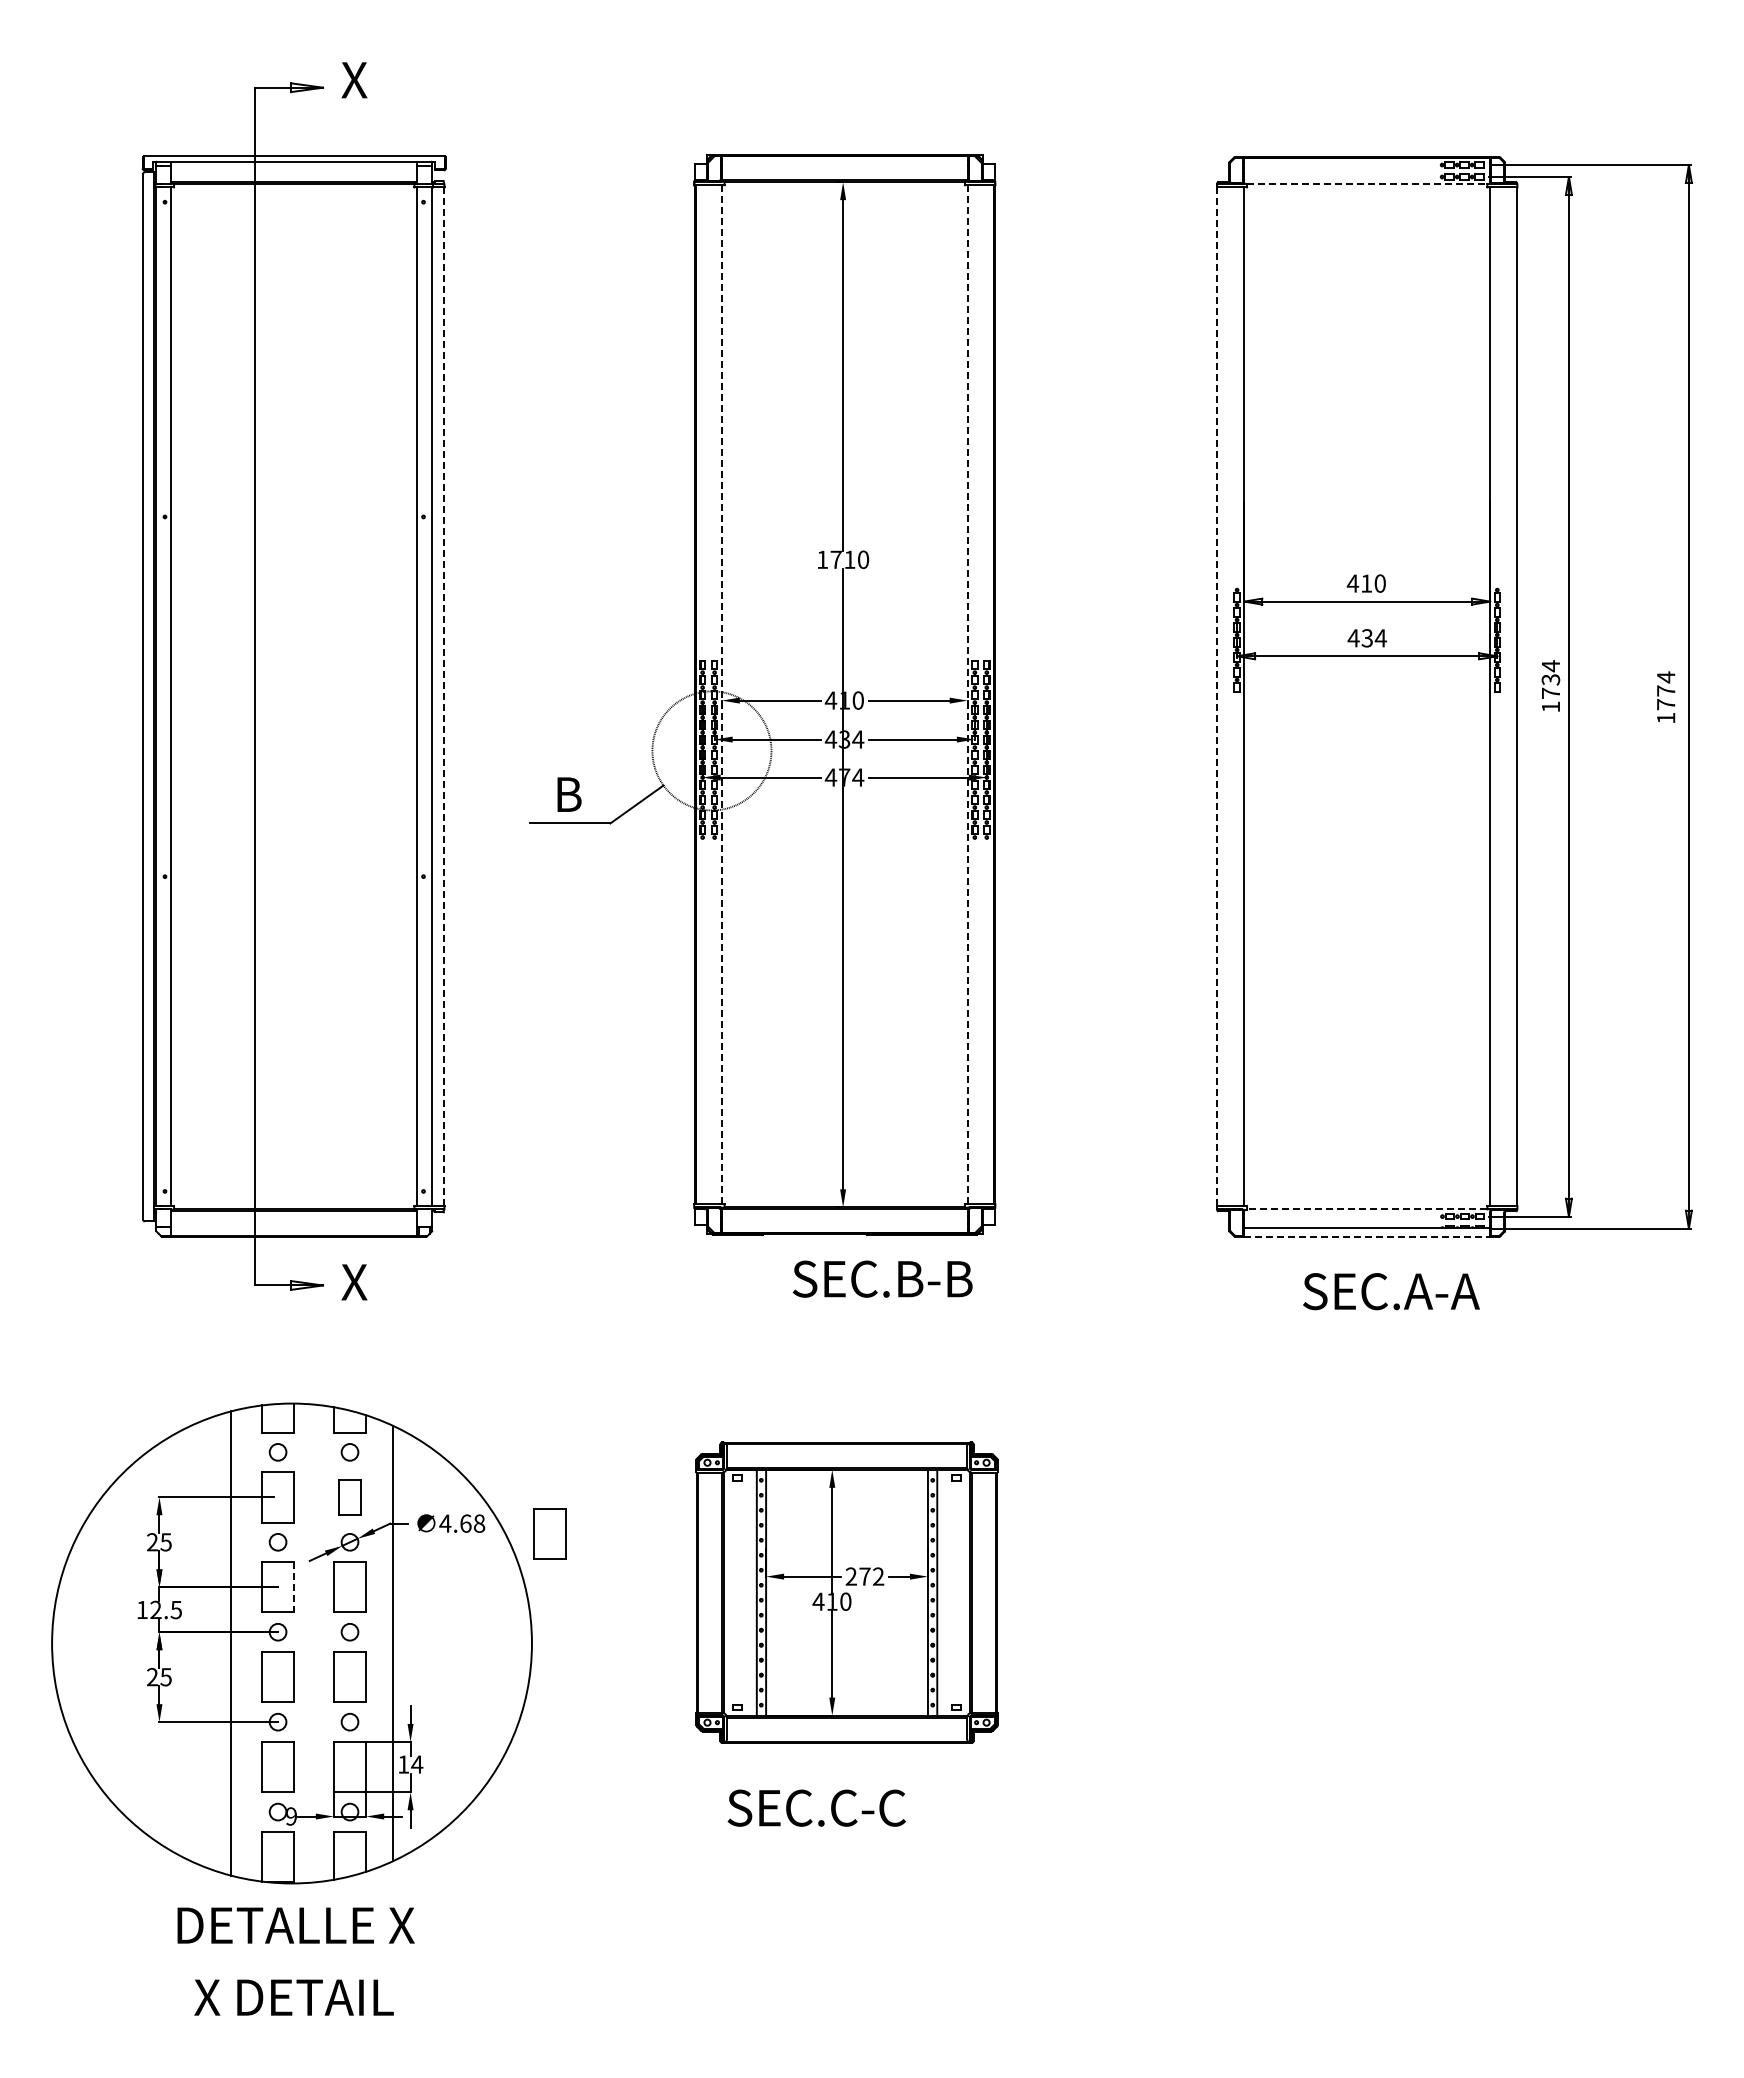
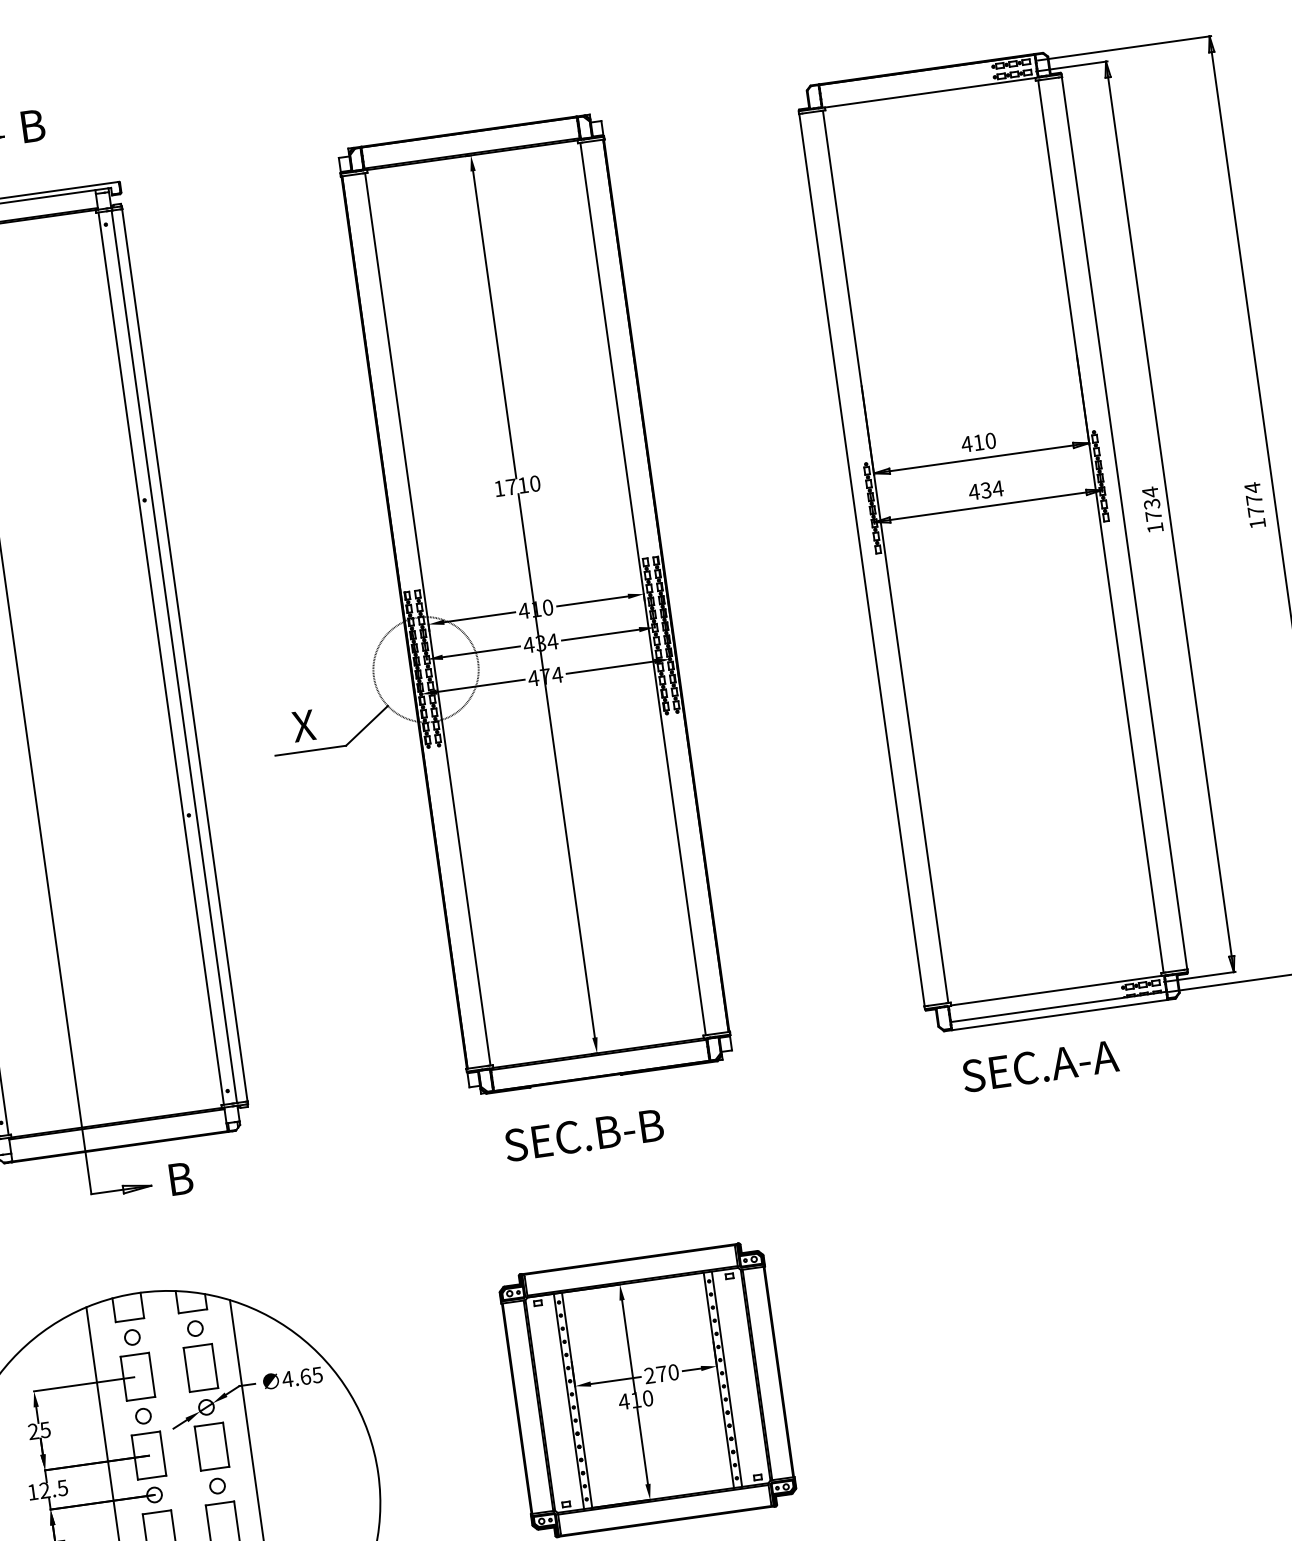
text: (355, 80) -> (31, 126), X -> B
line: (1367, 184) -> (930, 92), dashed -> solid
line: (721, 694) -> (427, 619), dashed -> solid
line: (967, 695) -> (643, 589), dashed -> solid
line: (444, 697) -> (185, 655), dashed -> solid
line: (1217, 697) -> (862, 560), dashed -> solid
text: (567, 794) -> (304, 725), B -> X
line: (1366, 1209) -> (1055, 990), dashed -> solid
line: (1367, 1237) -> (1060, 1015), dashed -> solid
text: (882, 1278) -> (583, 1134), moved
text: (355, 1282) -> (179, 1179), X -> B
text: (1391, 1291) -> (1040, 1066), moved
part: (349, 1497) -> (200, 1368), size x1.43
text: (479, 1523) -> (317, 1374), 4.68 -> 4.65
part: (549, 1533) -> (380, 1375), removed
text: (878, 1576) -> (673, 1372), 272 -> 270
line: (294, 1587) -> (163, 1453), dashed -> solid

